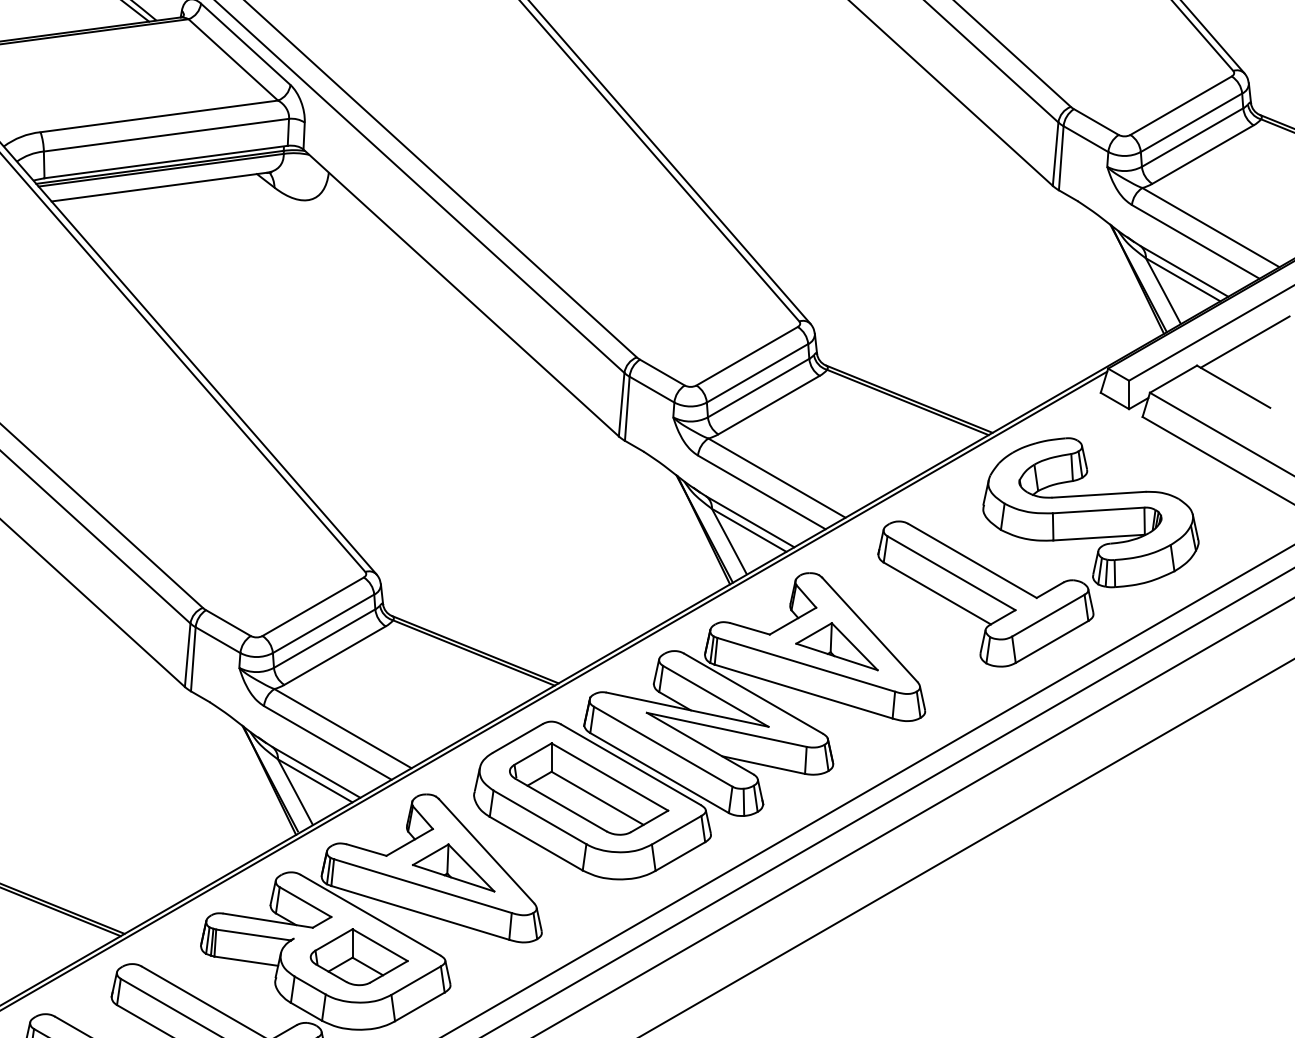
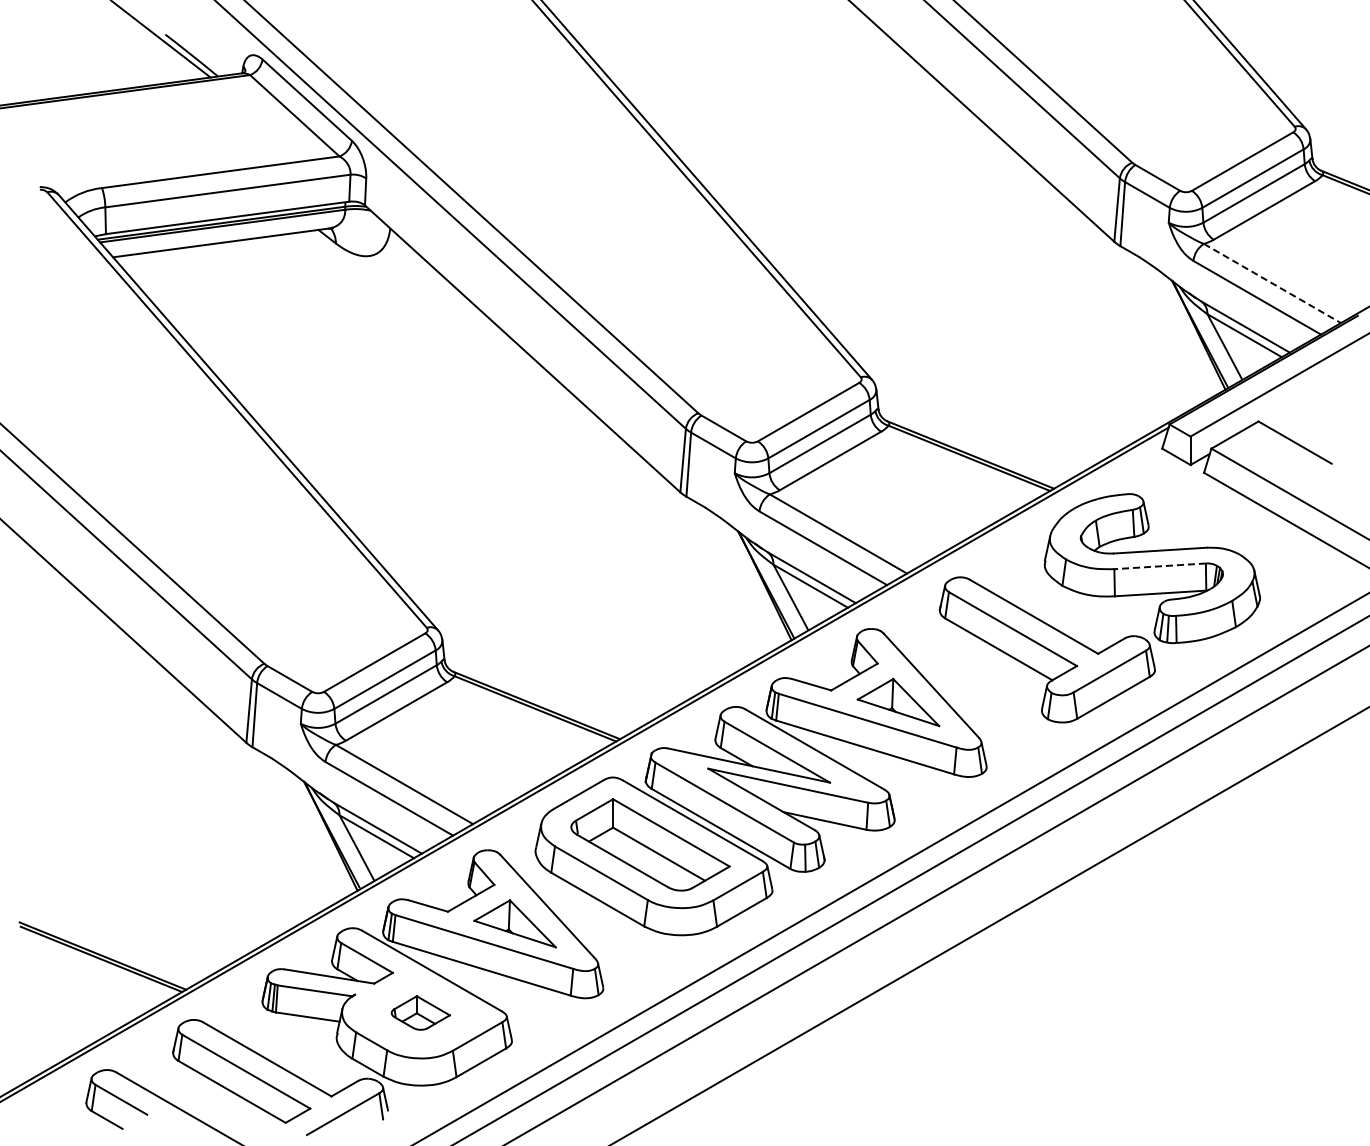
line: (1211, 227) -> (1272, 283), solid -> dashed
line: (1245, 341) -> (1306, 397), removed
line: (1099, 510) -> (1160, 566), solid -> dashed
part: (359, 956) -> (420, 1012), size x0.6

